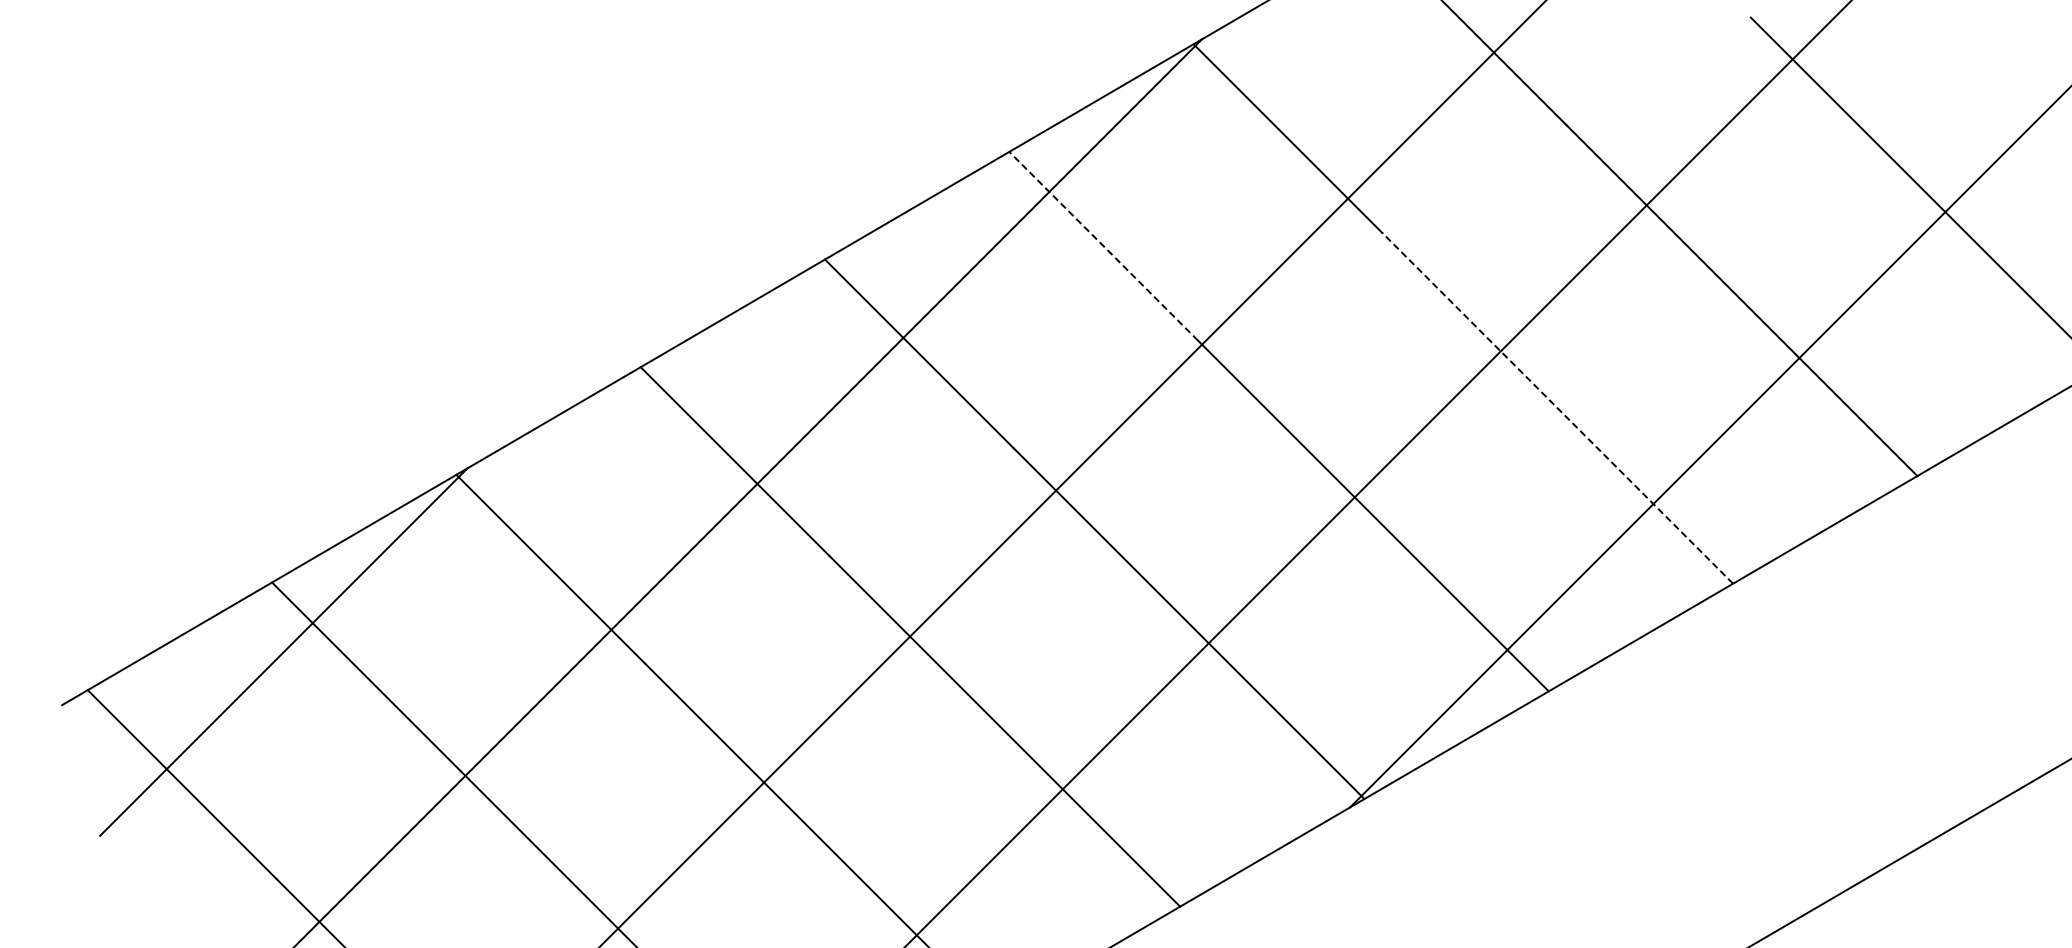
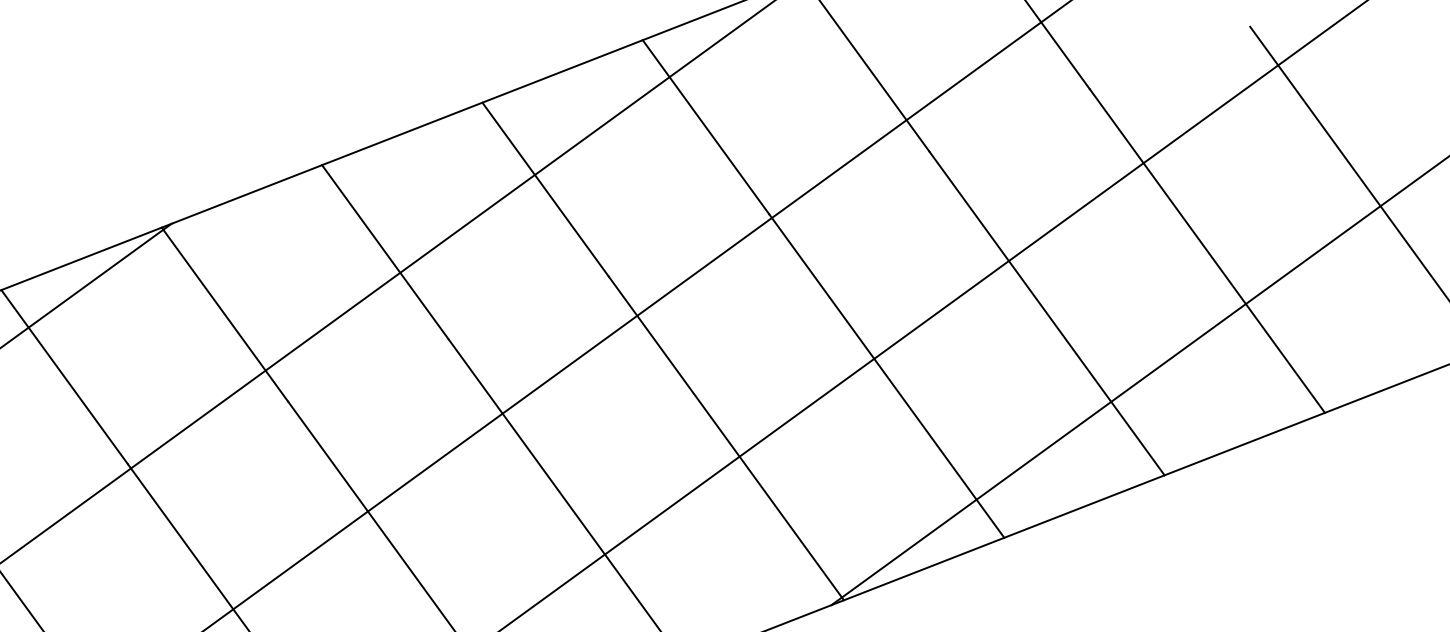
line: (1103, 245) -> (705, 126), dashed -> solid
line: (1557, 407) -> (1047, 312), dashed -> solid

